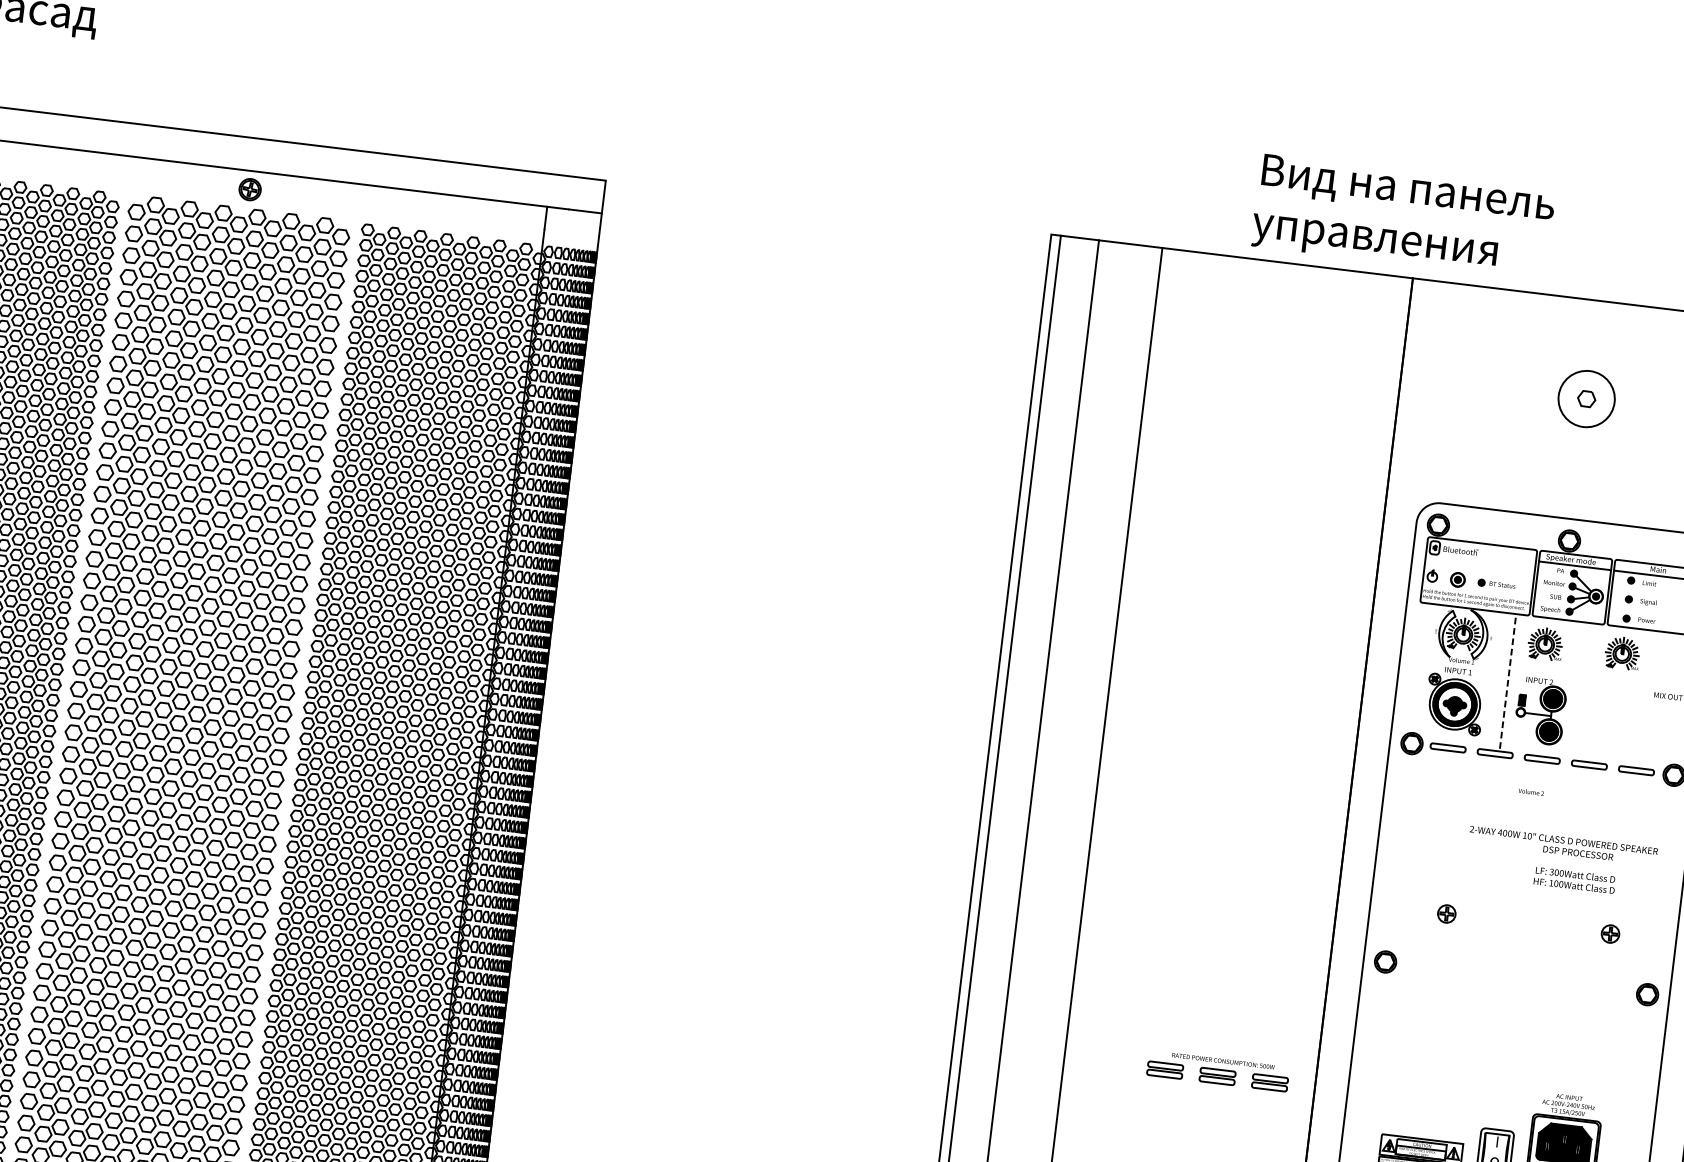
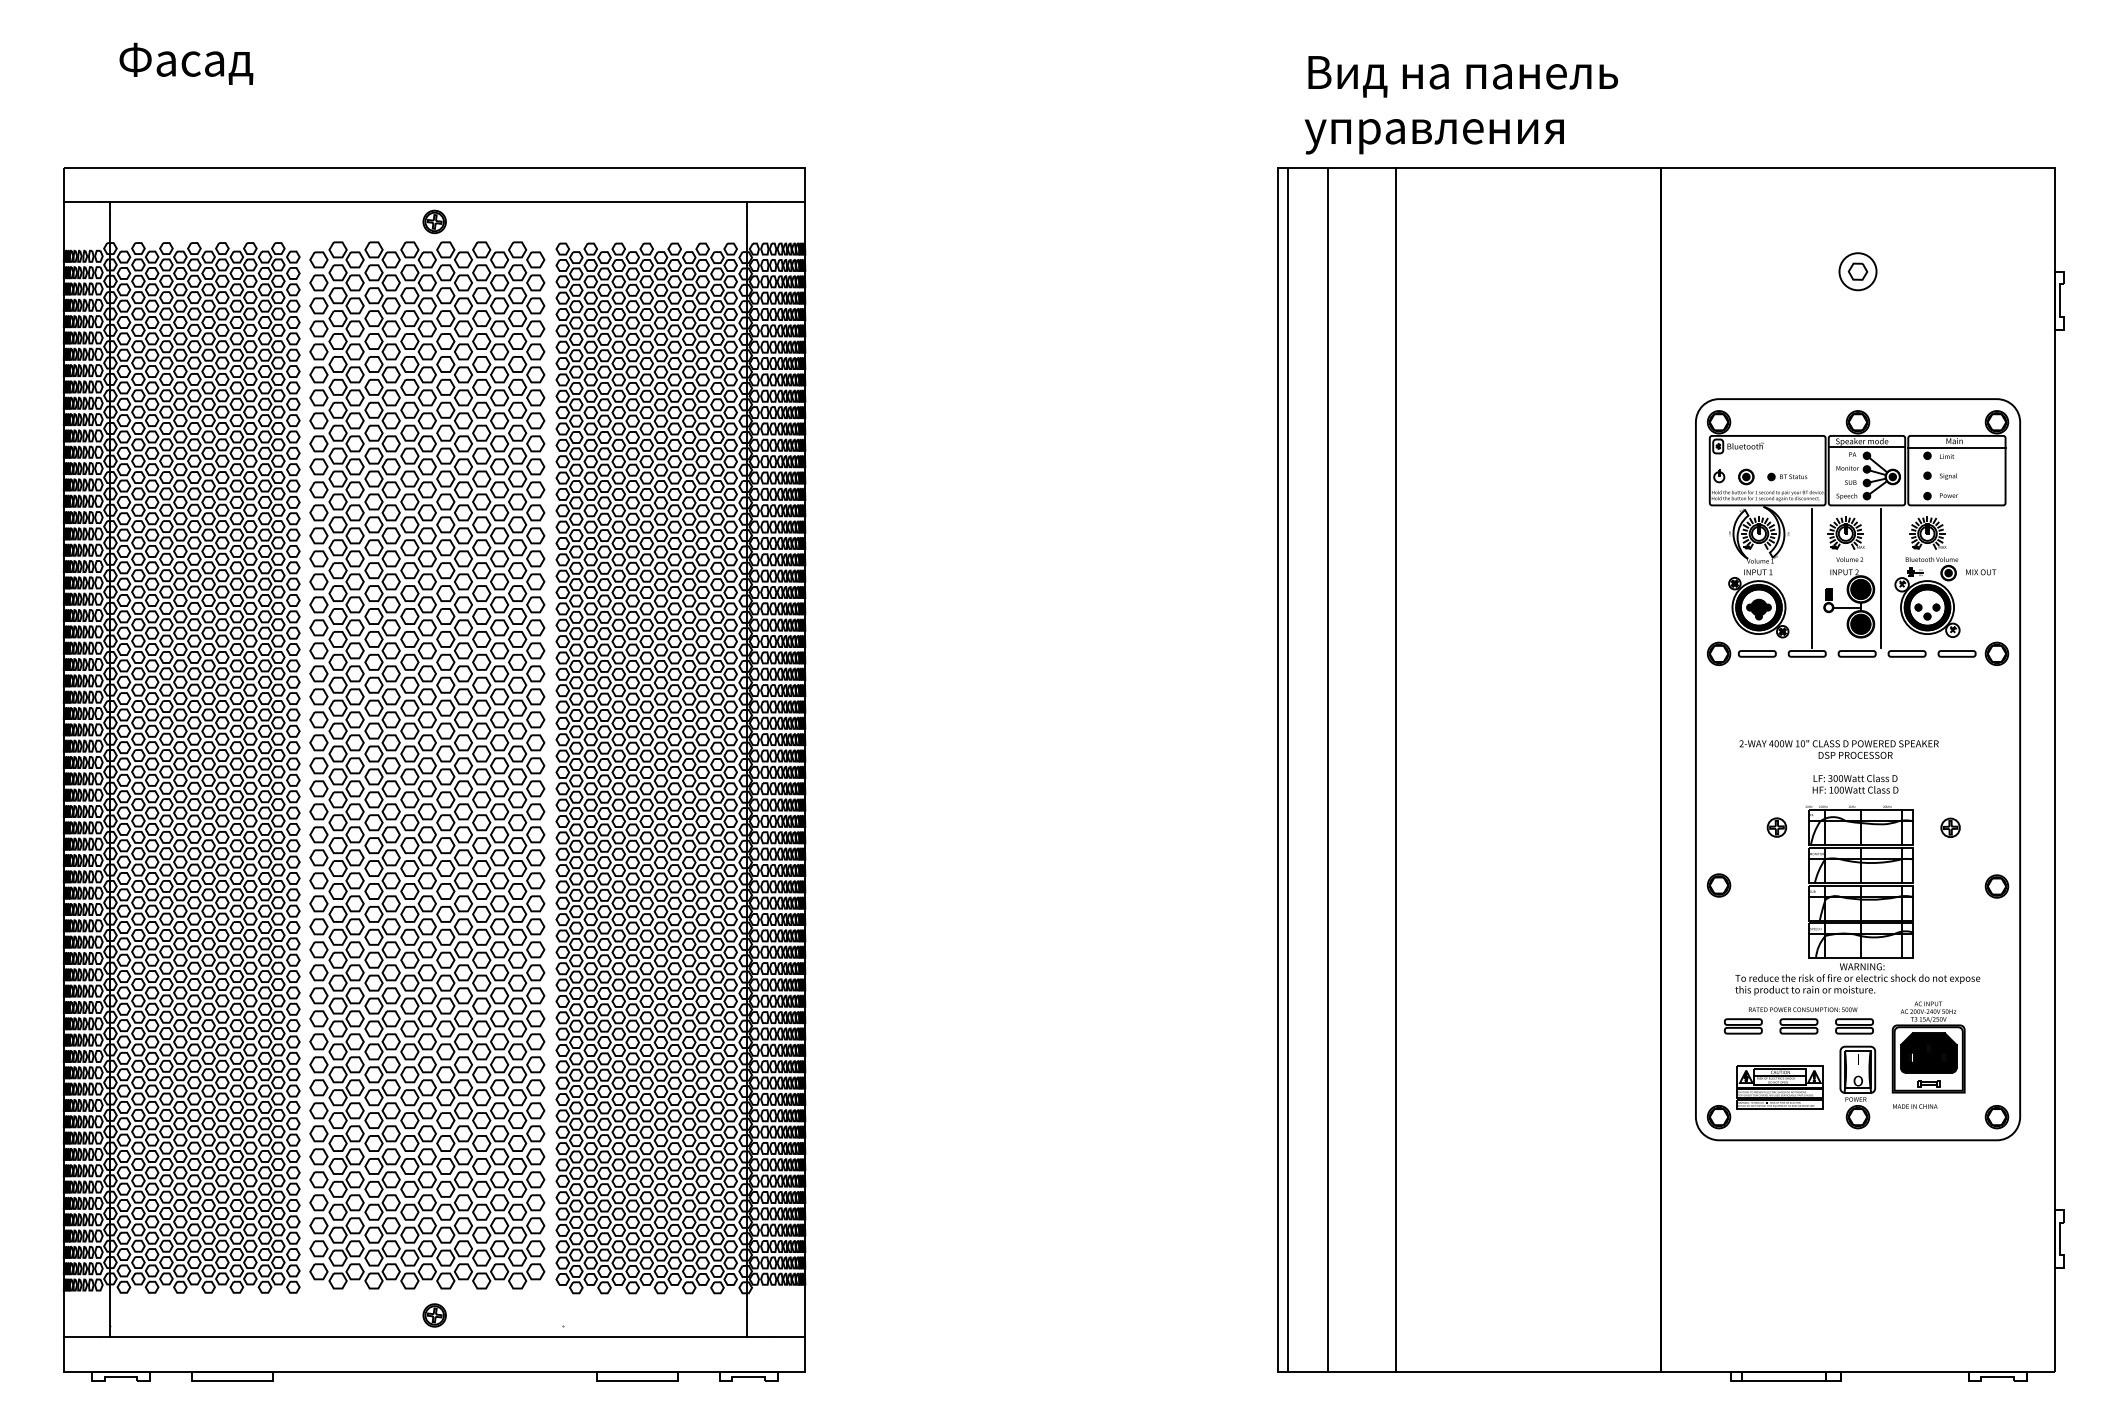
text: (1403, 217) -> (1461, 105), moved
circle: (1586, 398) -> (1857, 271), size x0.62
line: (1507, 683) -> (1811, 579), dashed -> solid
line: (1573, 691) -> (1881, 578), added
part: (1615, 714) -> (1927, 597), added
text: (1530, 792) -> (1849, 559), moved
text: (1560, 861) -> (1838, 766), moved
part: (1514, 991) -> (1857, 900), added
part: (1217, 1070) -> (1798, 1020), moved

